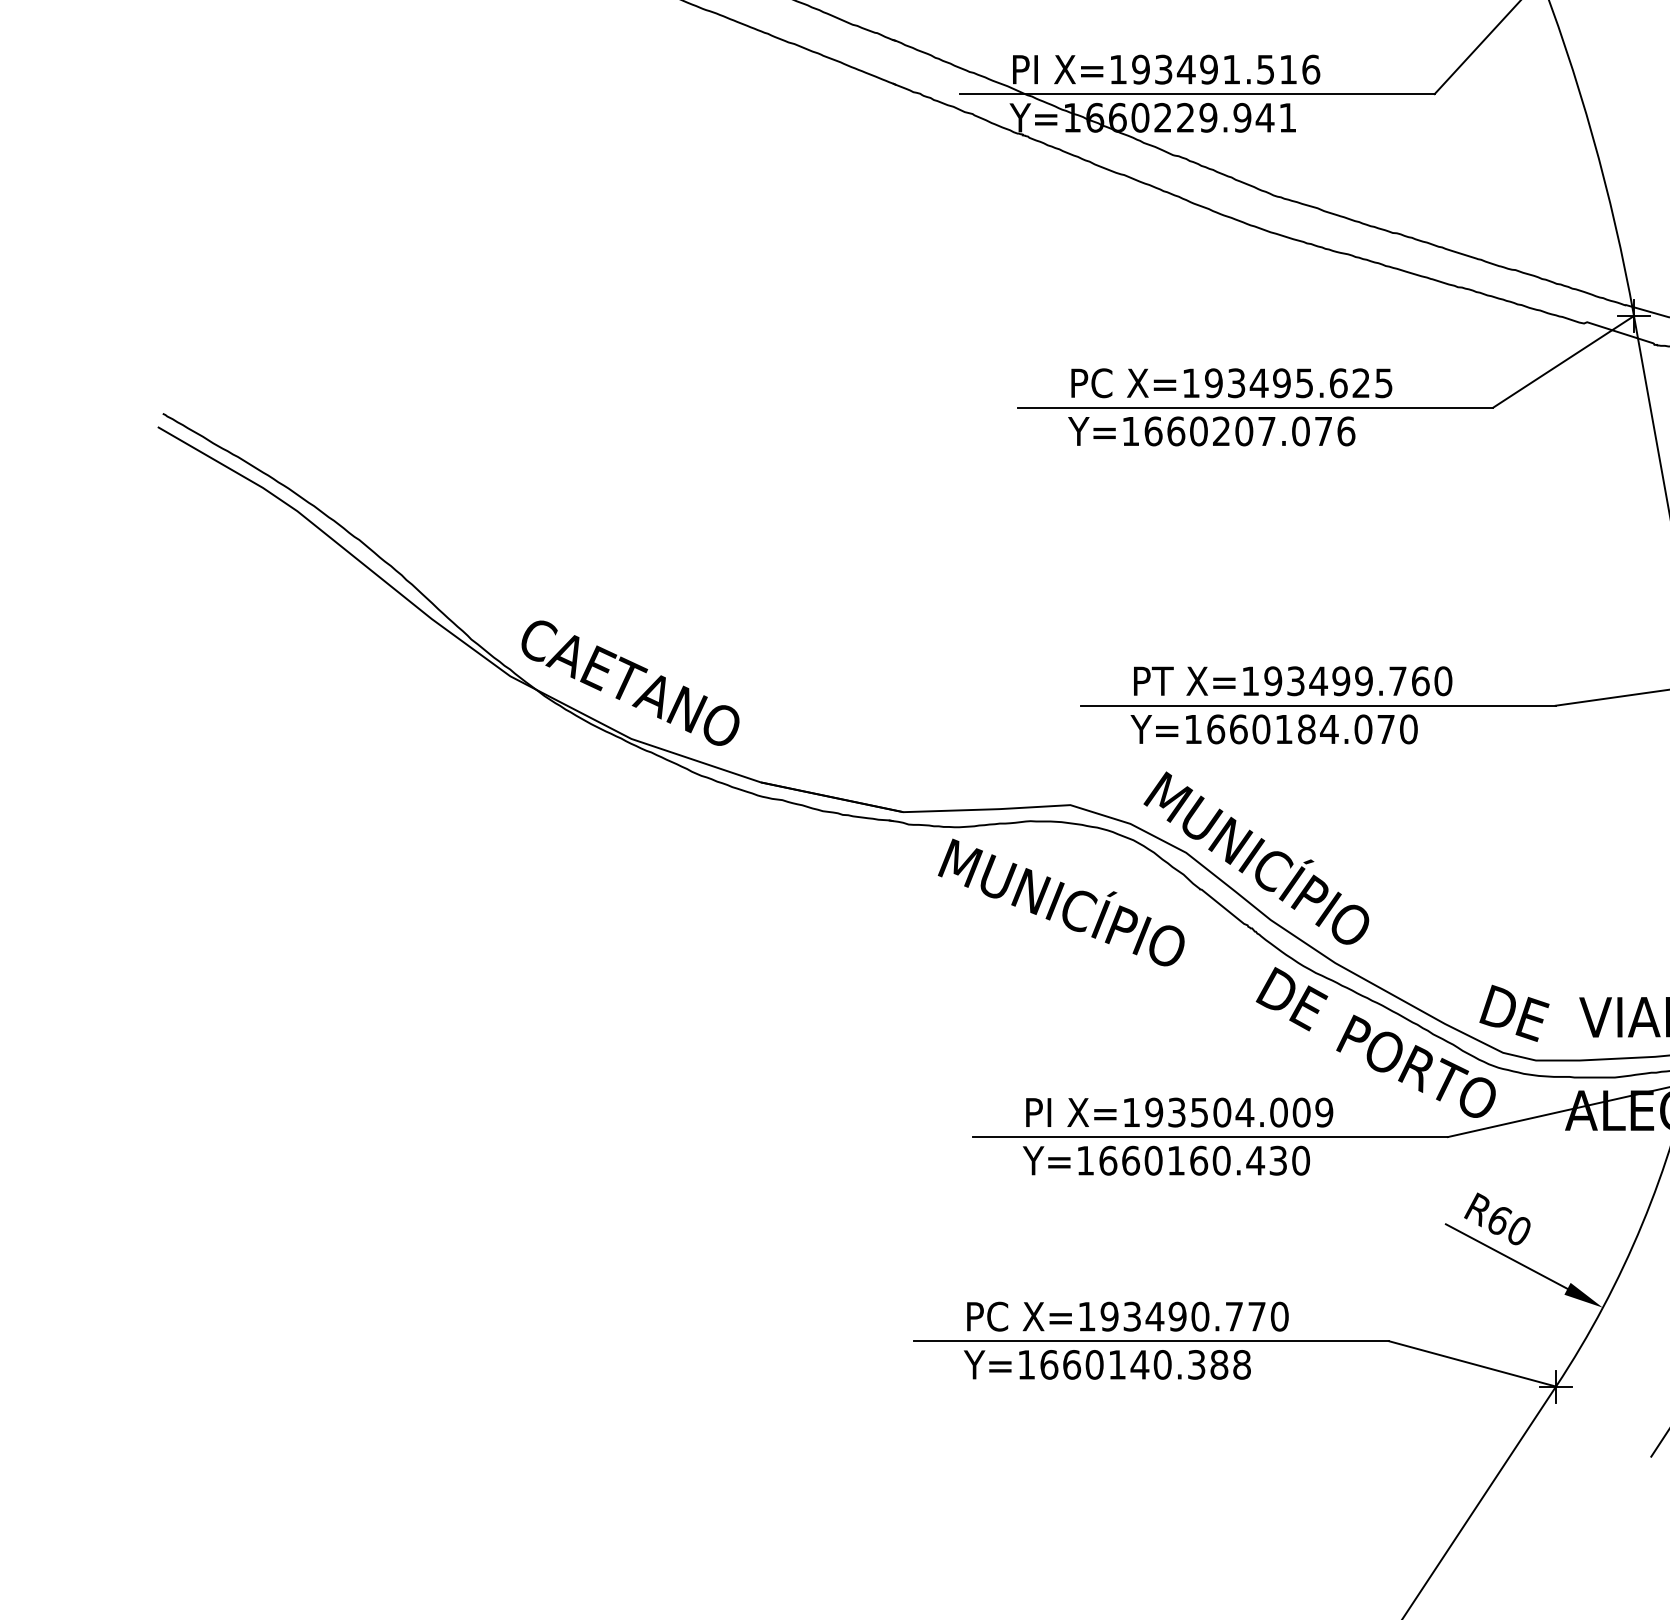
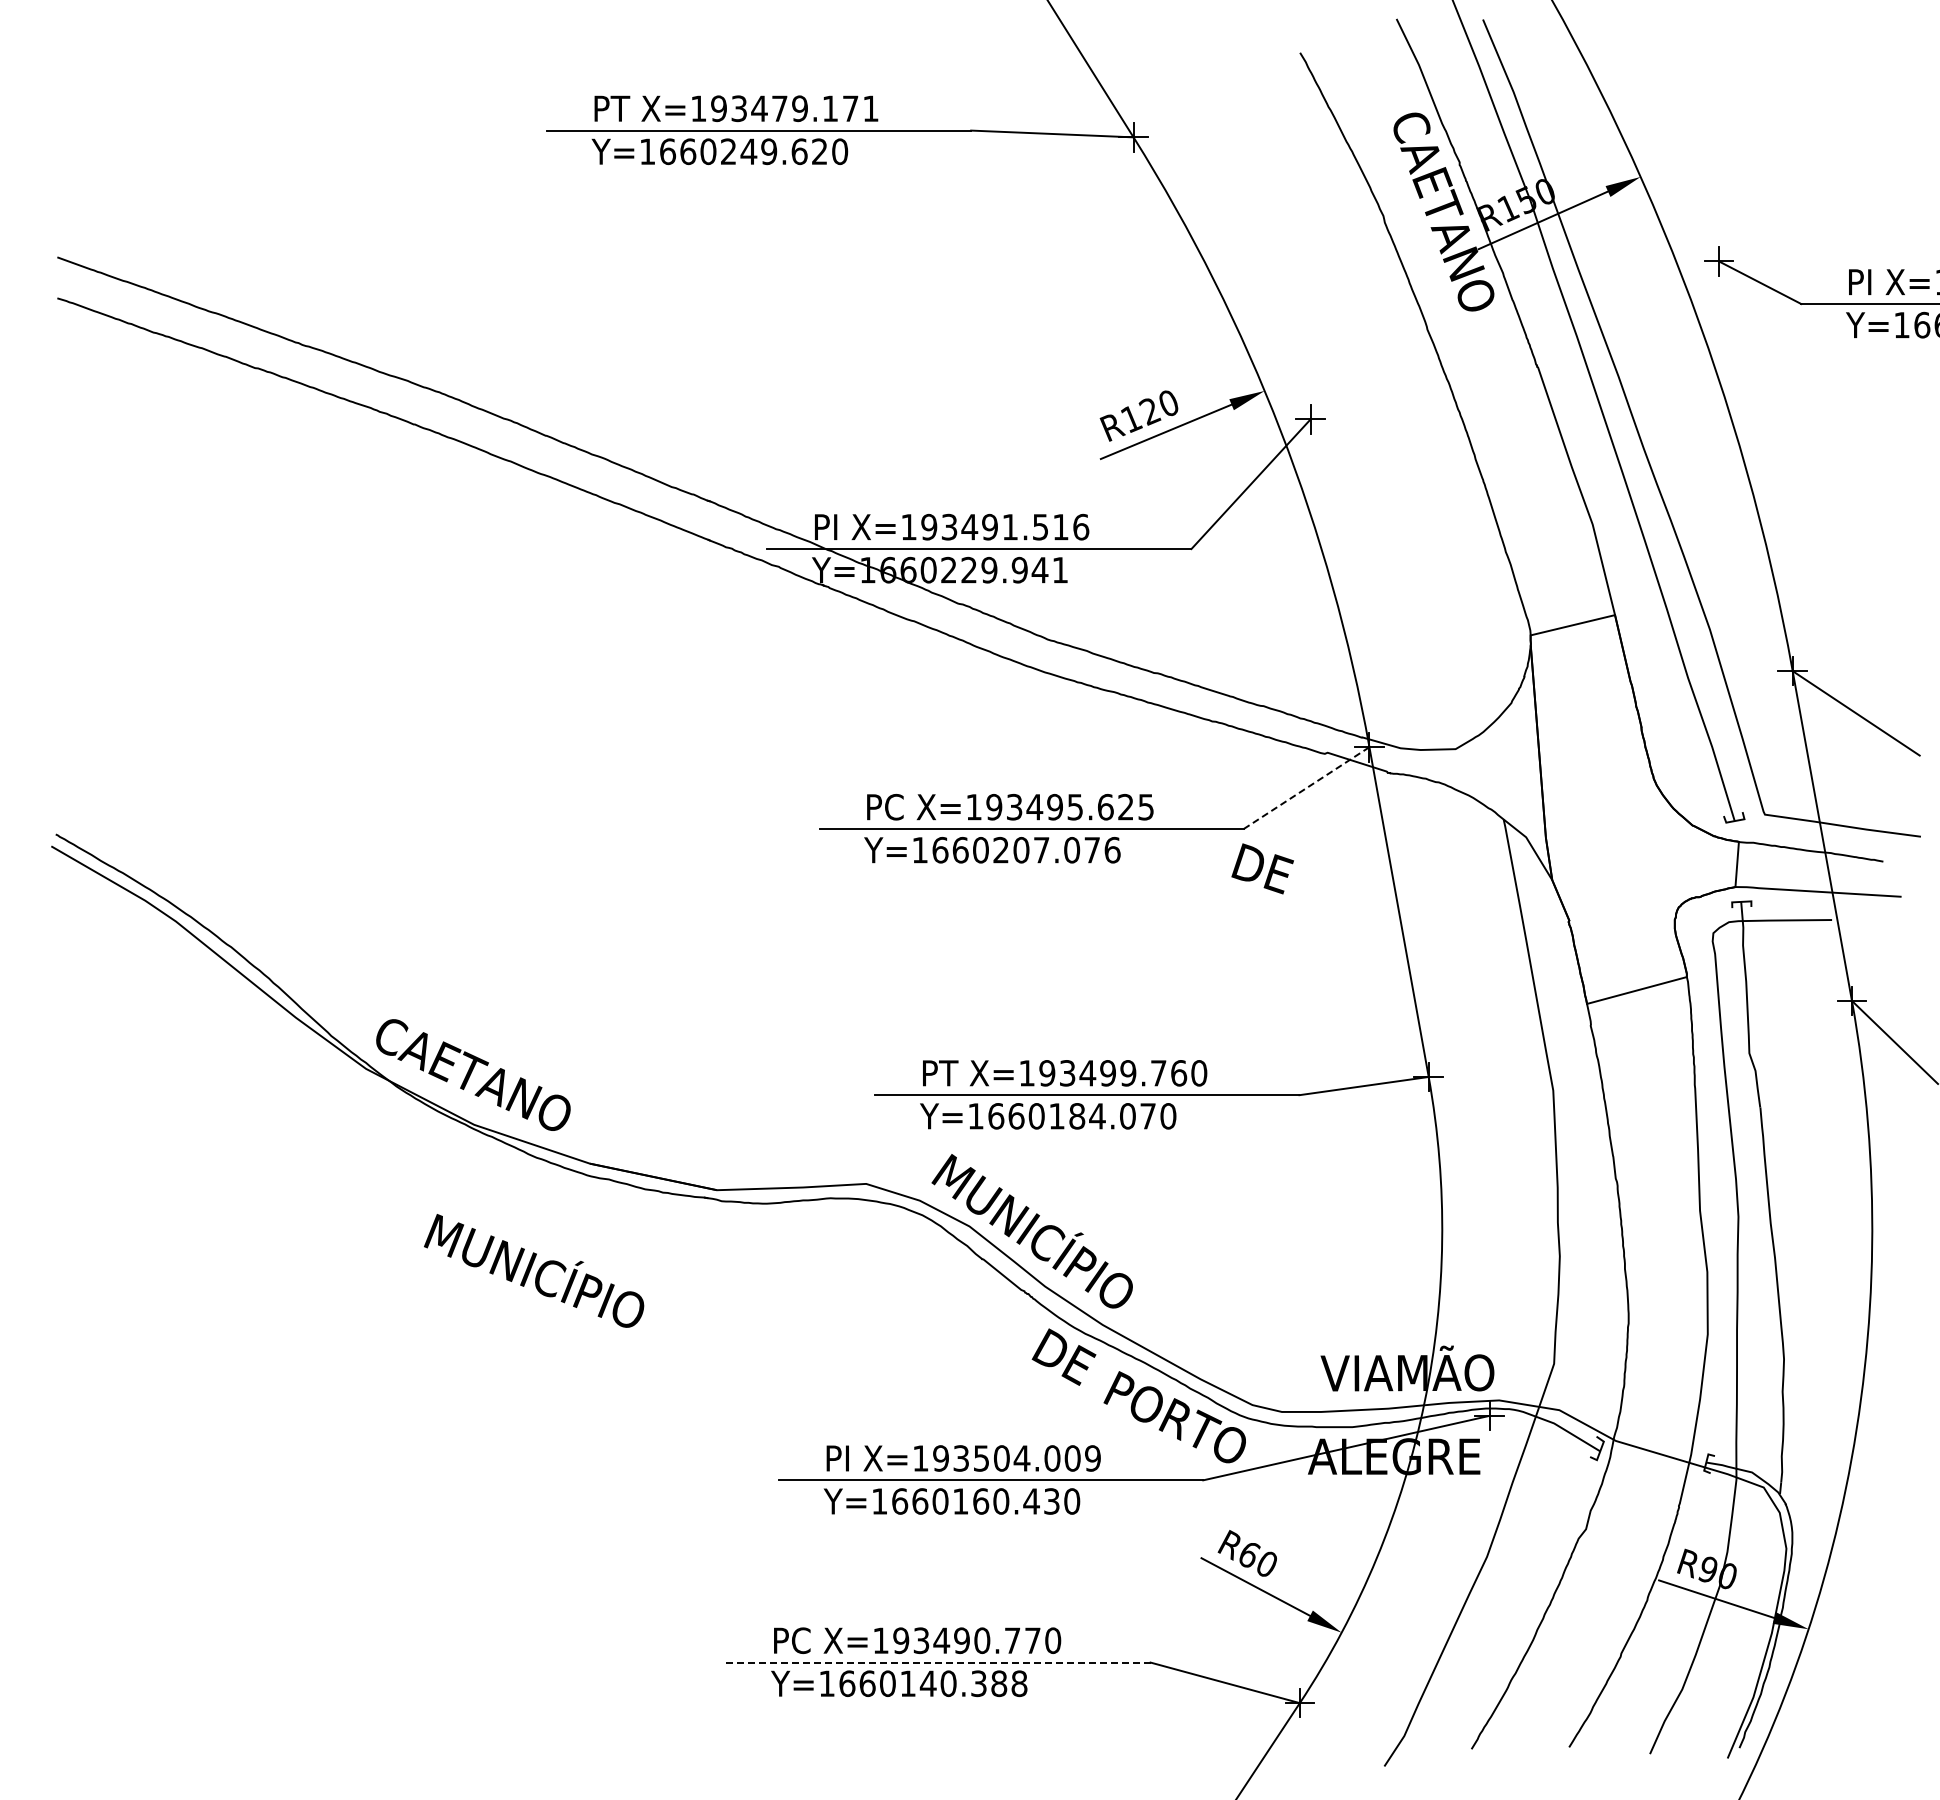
line: (1563, 361) -> (1306, 787), solid -> dashed
text: (1061, 902) -> (534, 1270), moved
text: (1514, 1012) -> (1262, 868), moved
line: (1151, 1341) -> (938, 1662), solid -> dashed

